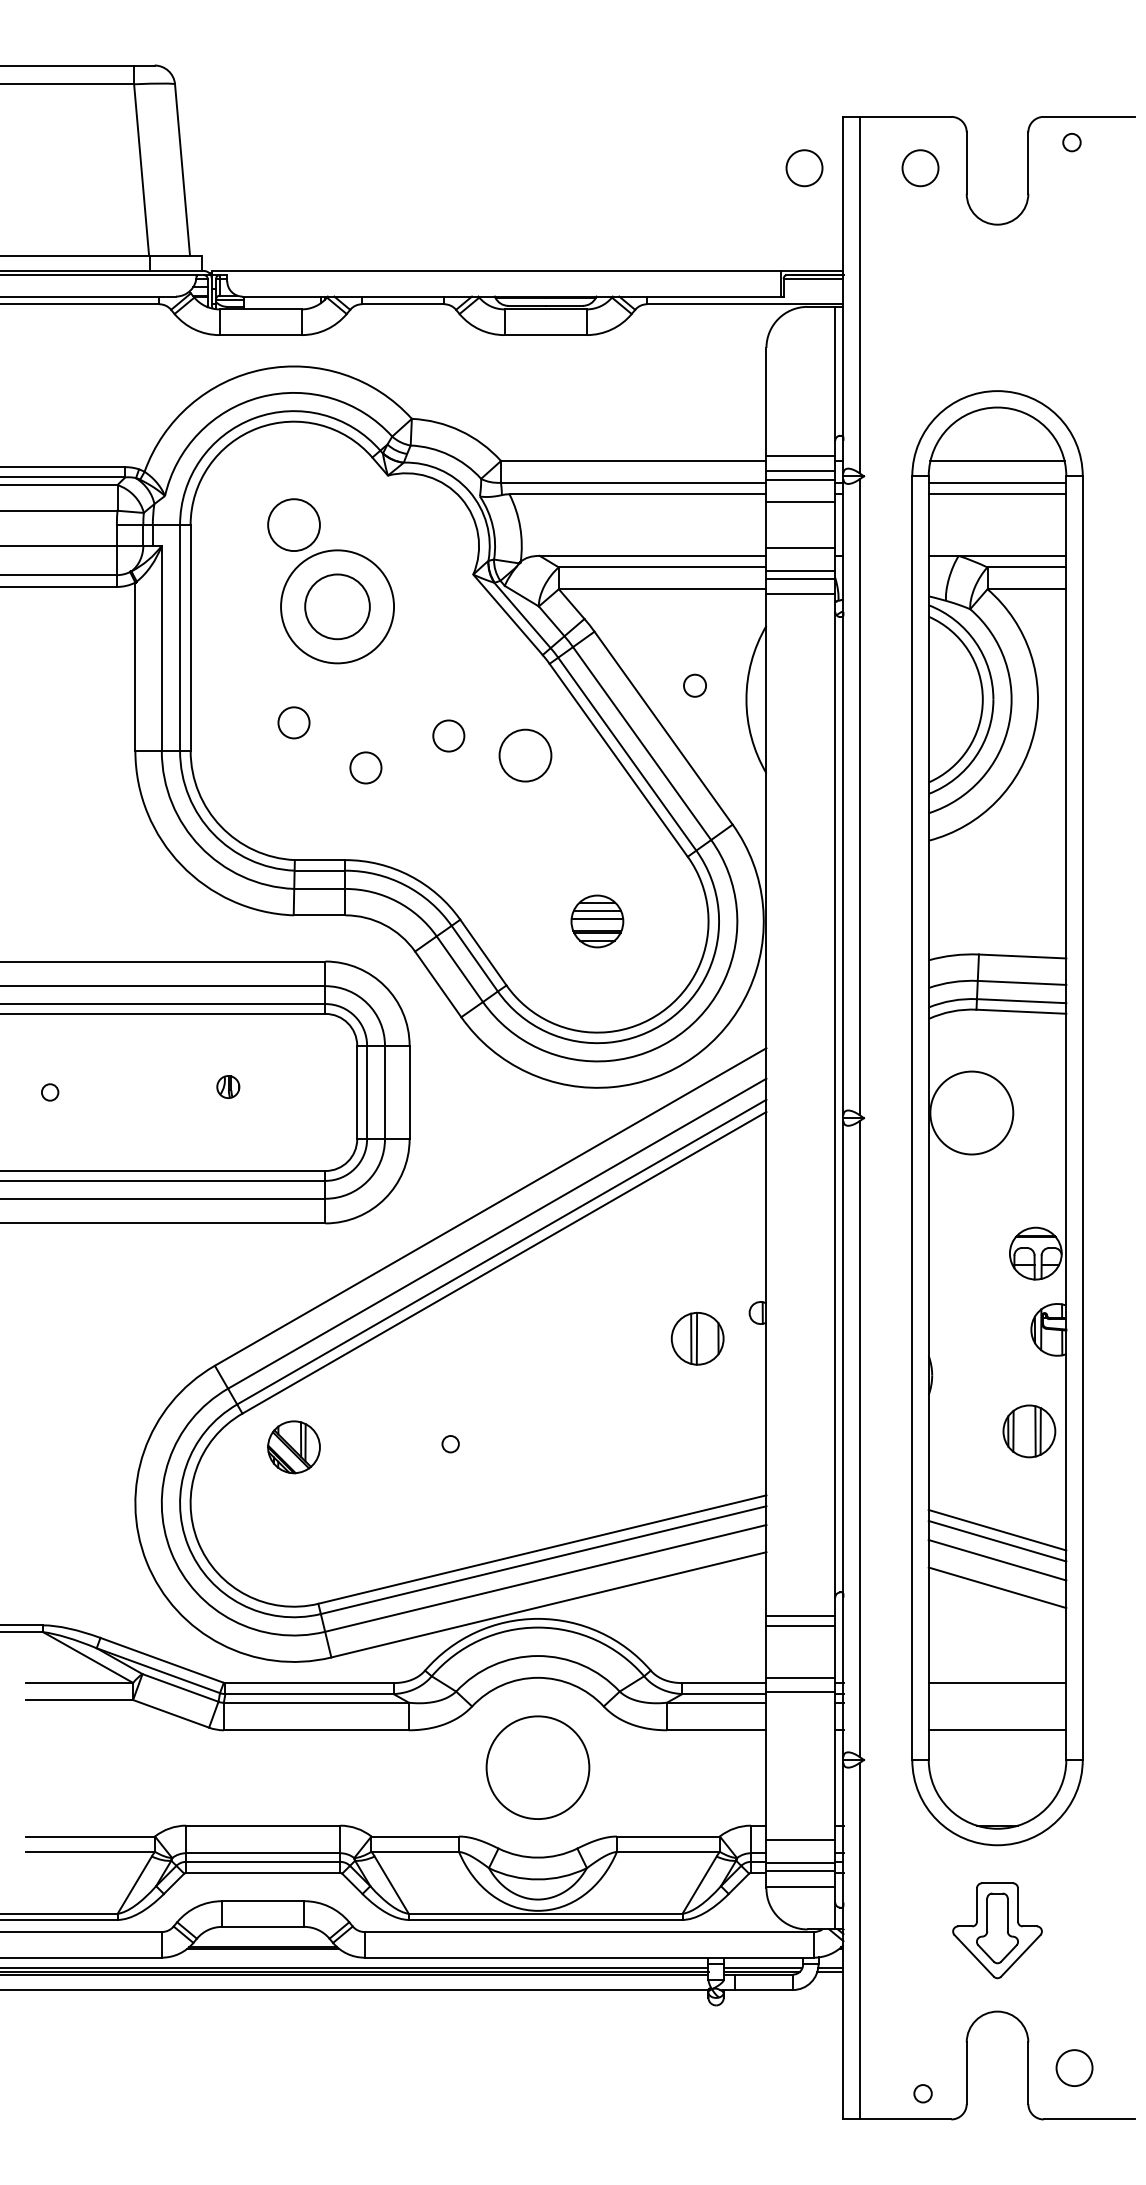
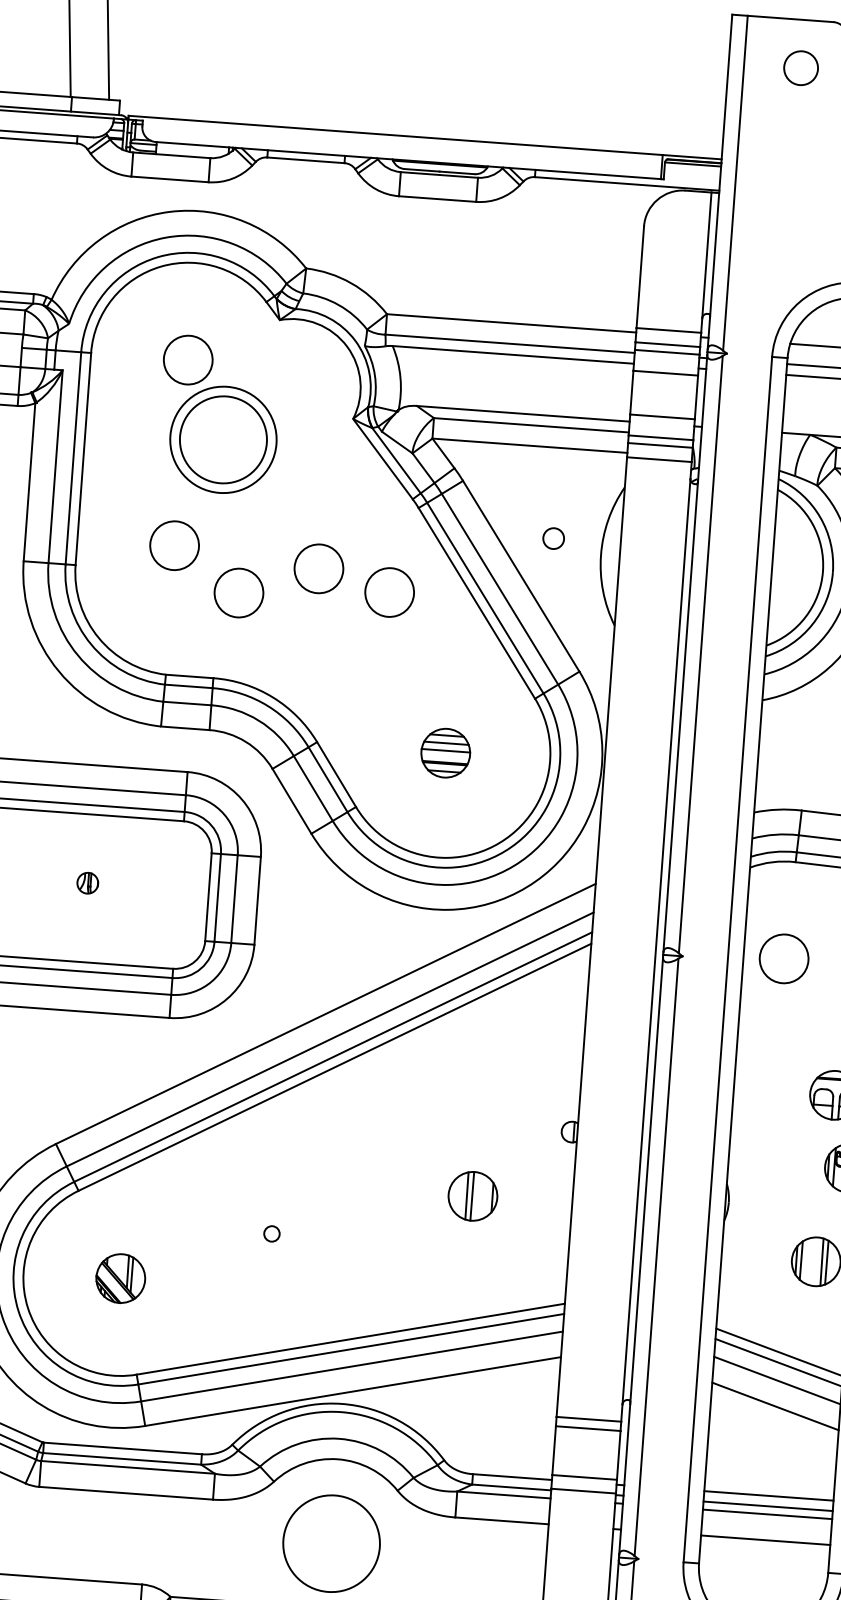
circle: (804, 168) -> (692, 60), removed
circle: (337, 606) -> (223, 439), size x1.43
circle: (293, 722) -> (174, 545), size x1.67
circle: (448, 735) -> (318, 568), size x1.67
circle: (365, 767) -> (238, 592), size x1.67
circle: (971, 1112) -> (783, 958), size x0.62
part: (697, 1338) -> (472, 1196), moved
part: (293, 1447) -> (120, 1278), moved
line: (997, 1694) -> (768, 1506), added
line: (997, 1702) -> (767, 1514), added

